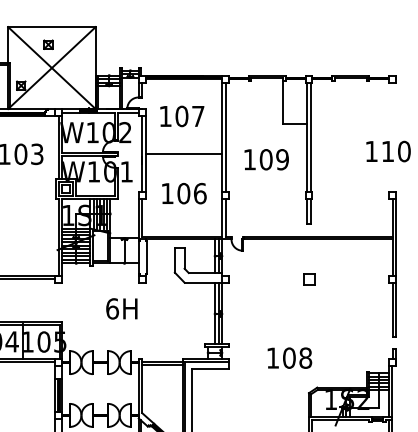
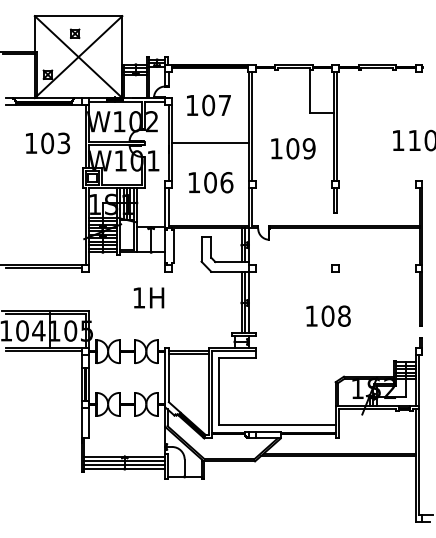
part: (308, 279) -> (335, 268), size x0.62
text: (111, 308) -> (138, 297), 6H -> 1H
text: (289, 357) -> (328, 315), moved

